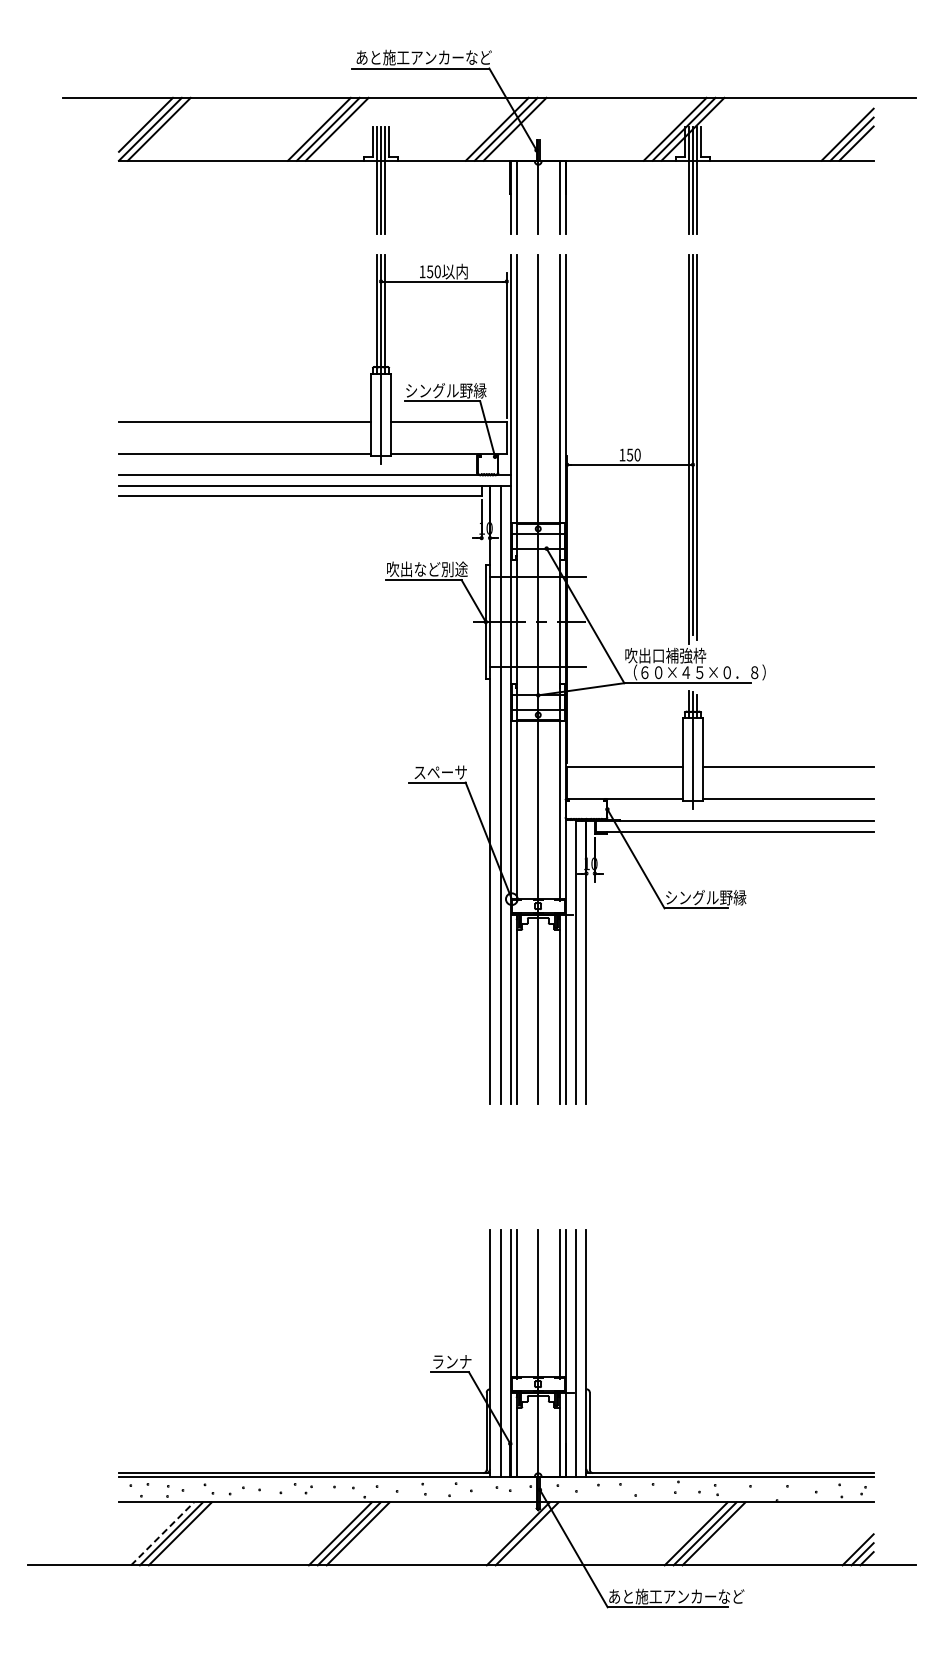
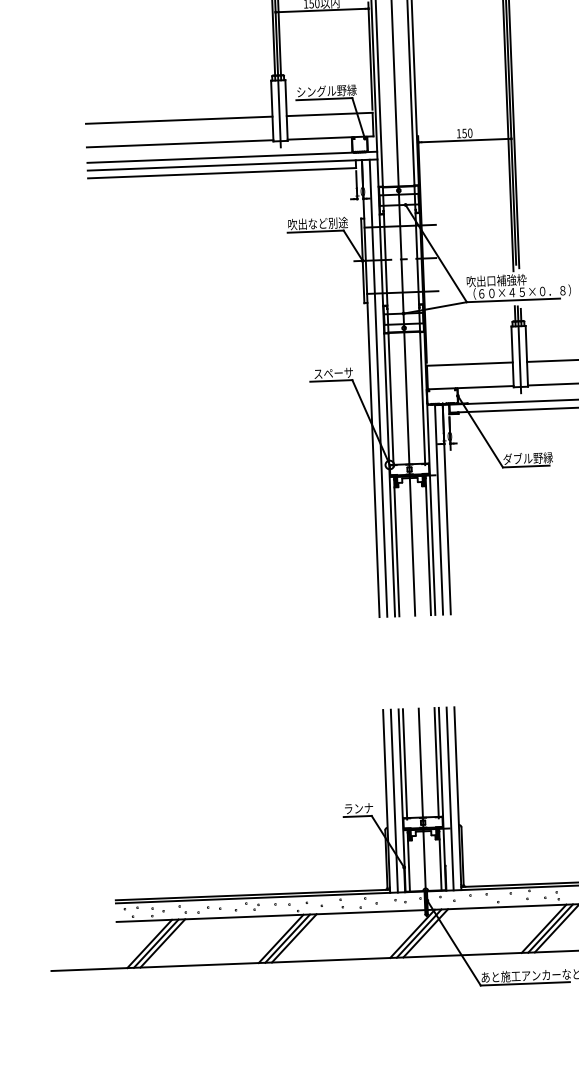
text: (705, 897) -> (532, 458), シングル野縁 -> ダブル野縁
line: (162, 1533) -> (149, 943), dashed -> solid
line: (535, 1533) -> (425, 933), added

